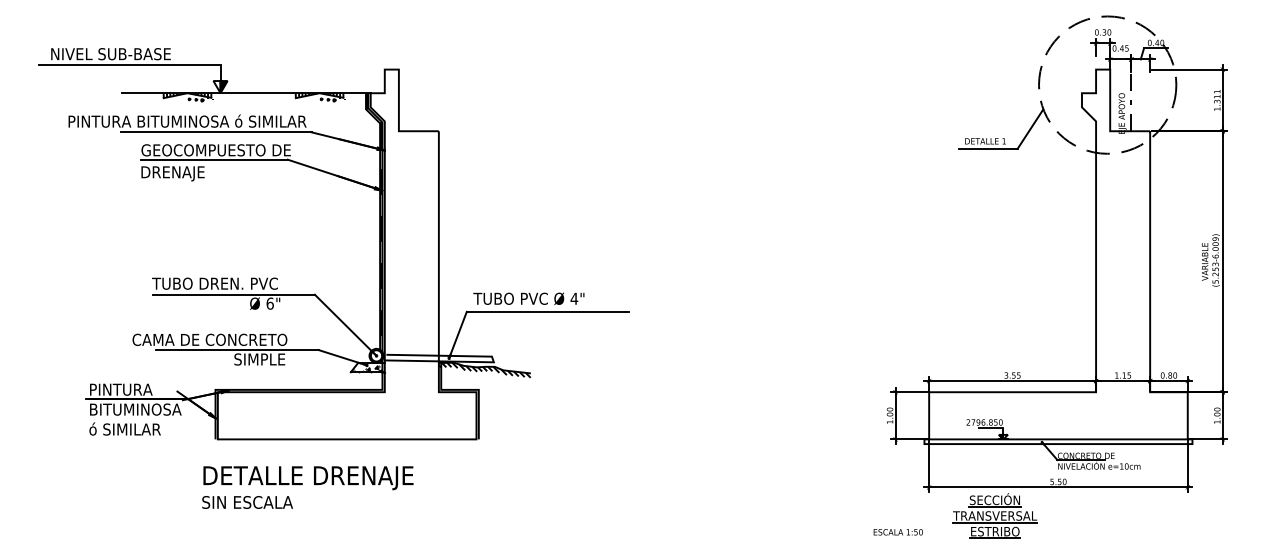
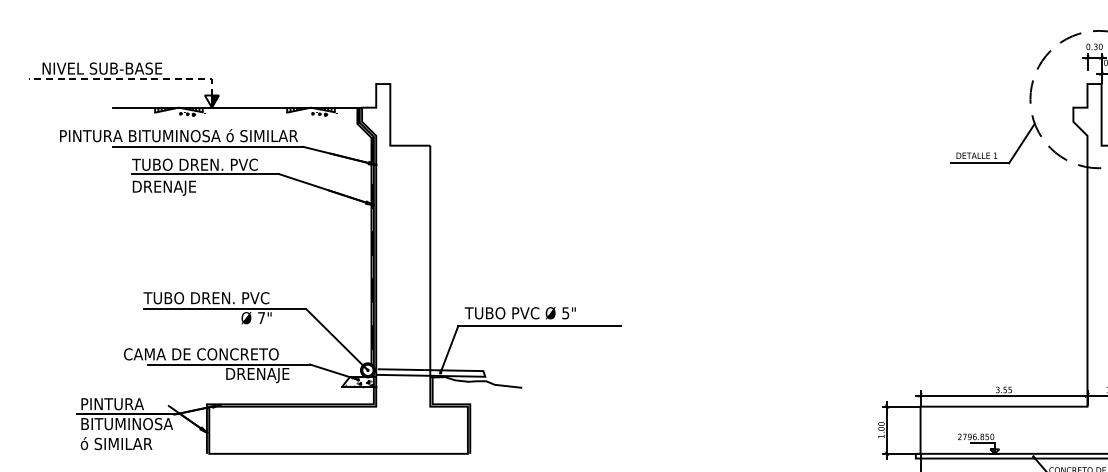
line: (143, 65) -> (134, 79), solid -> dashed
text: (215, 150) -> (206, 164), GEOCOMPUESTO DE -> TUBO DREN. PVC
text: (574, 298) -> (565, 312), 4" -> 5"
text: (269, 303) -> (260, 317), 6" -> 7"
text: (265, 360) -> (256, 374), SIMPLE -> DRENAJE
hatch: (484, 369) -> (475, 383), removed

